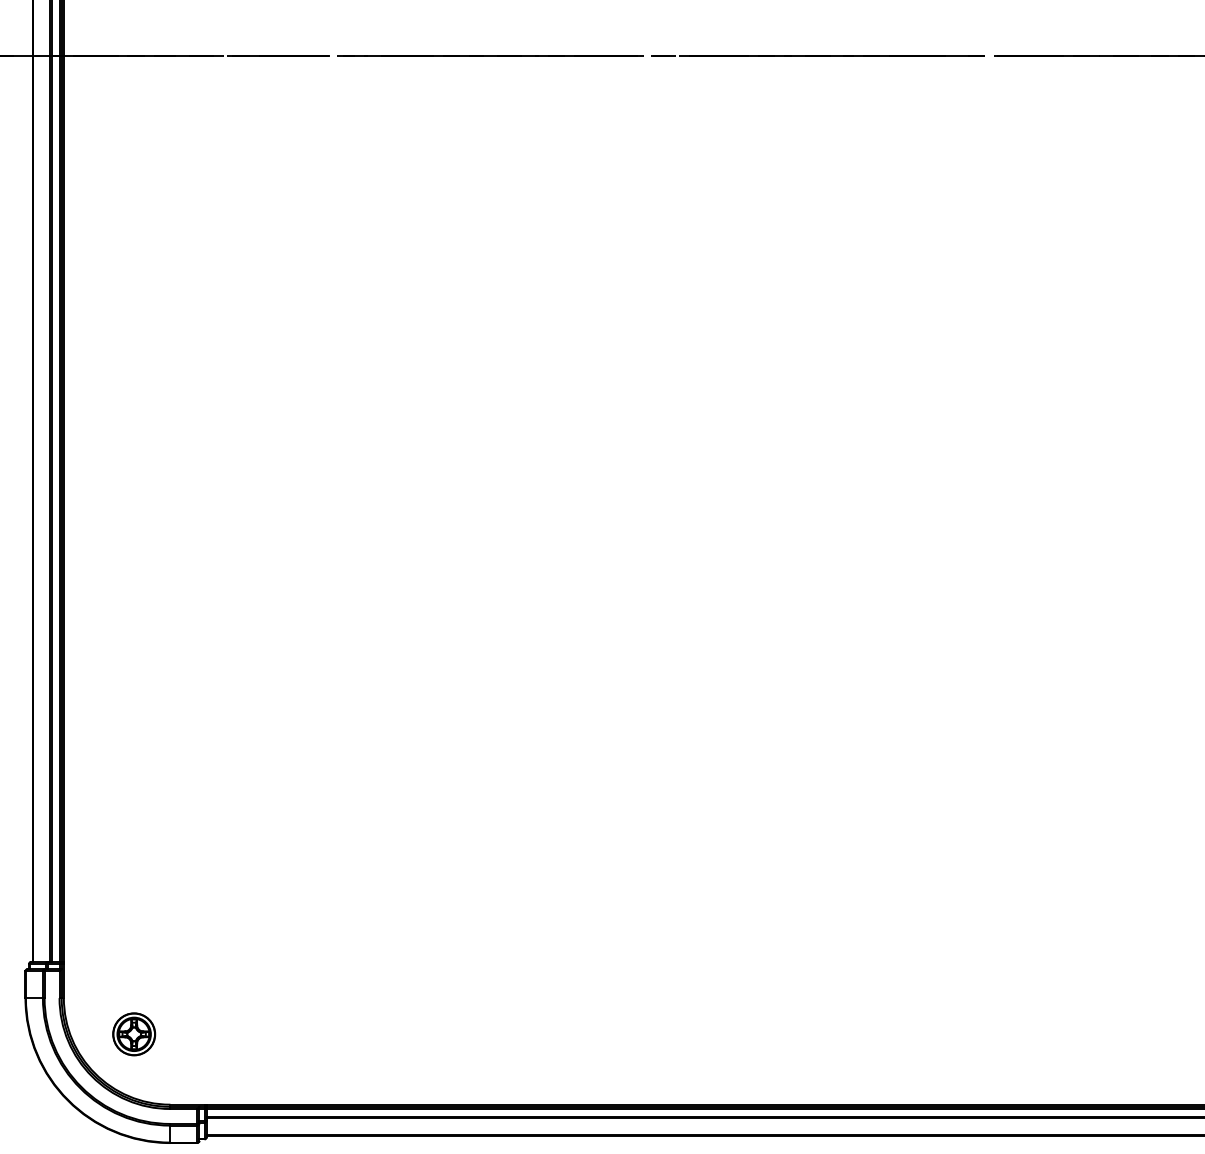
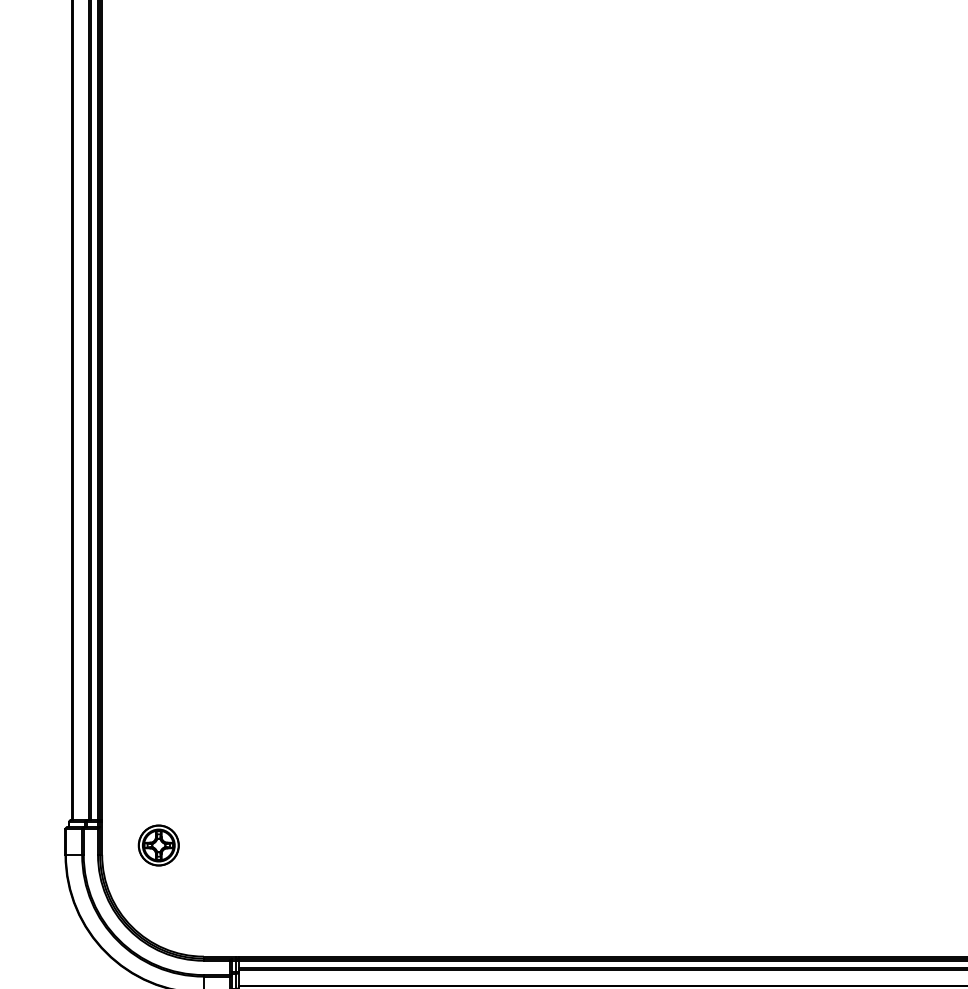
part: (134, 1034) -> (159, 845), moved

